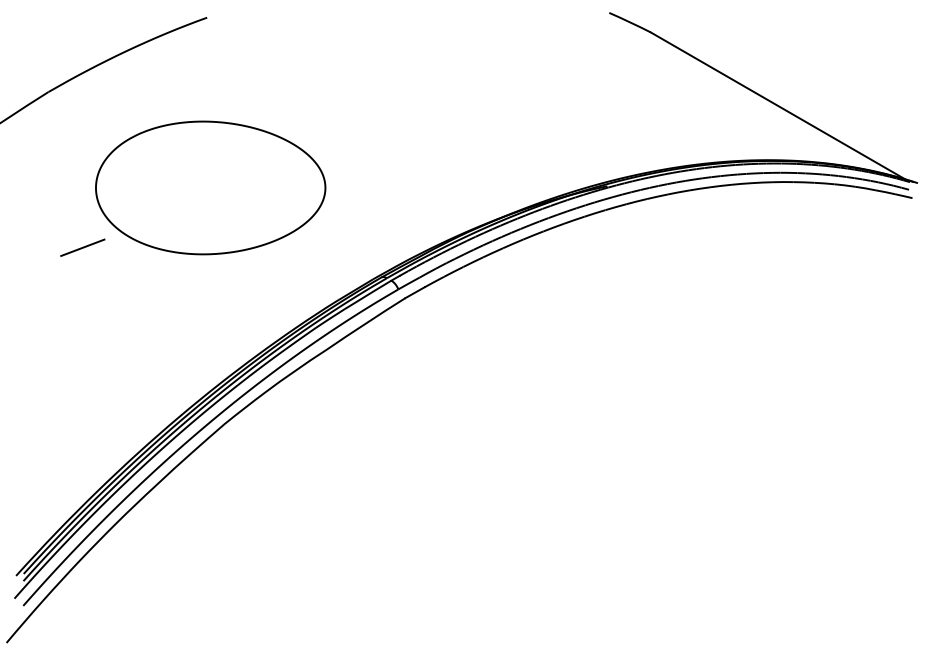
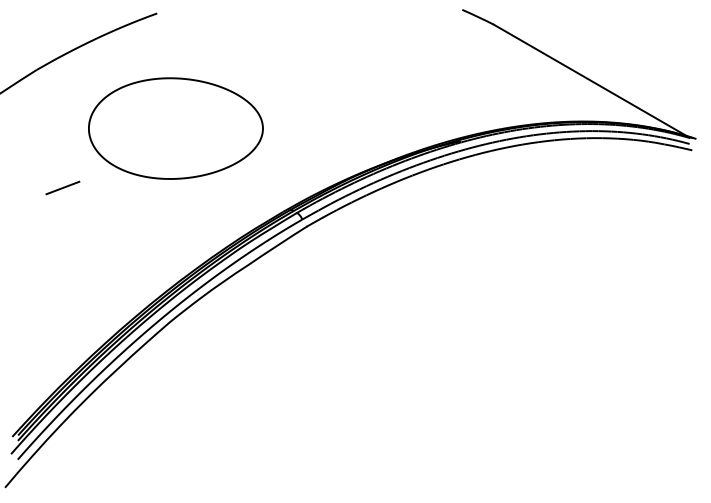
part: (210, 187) -> (175, 128), moved

